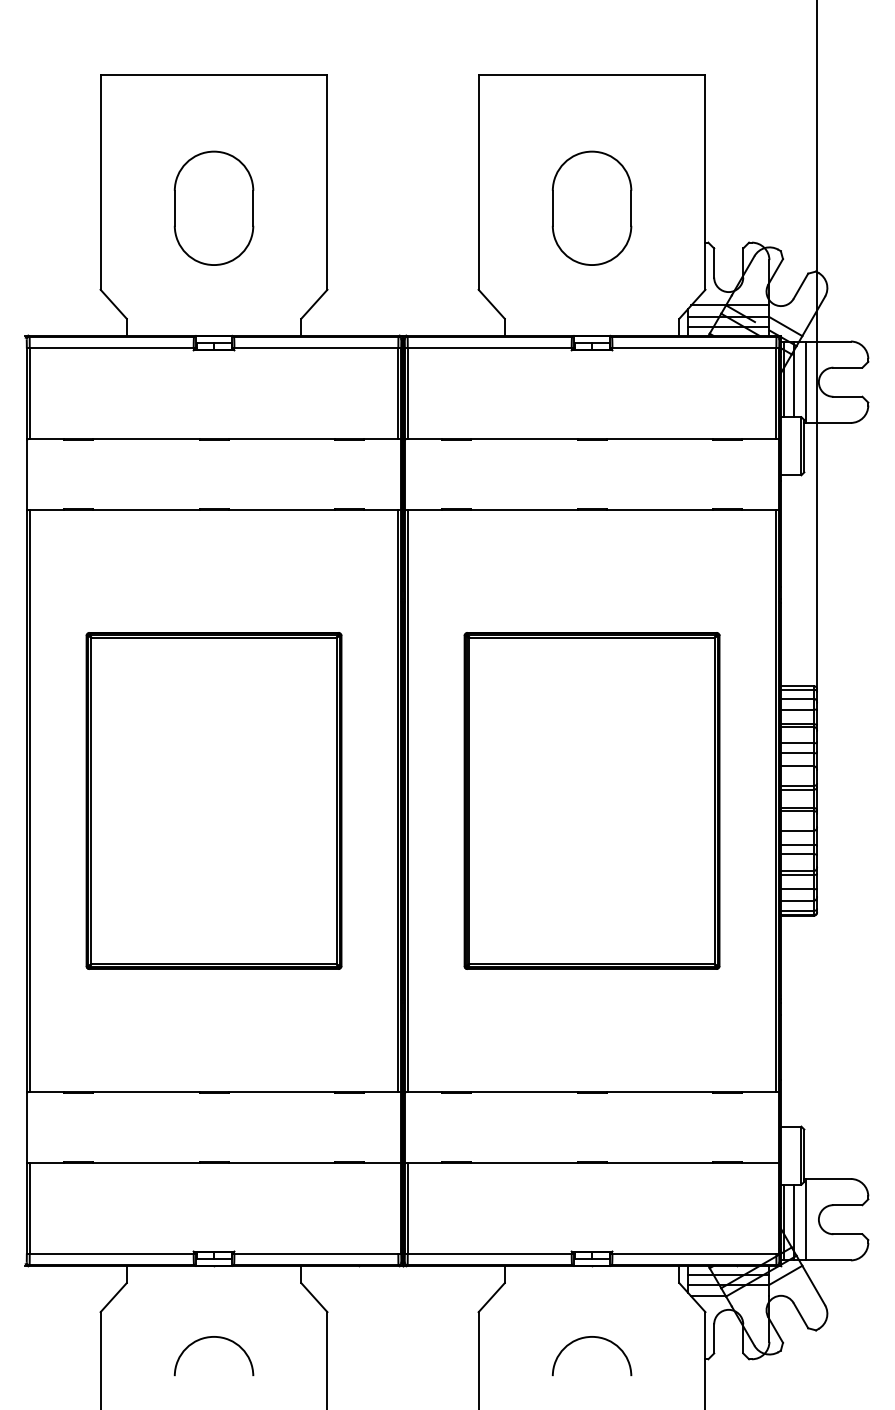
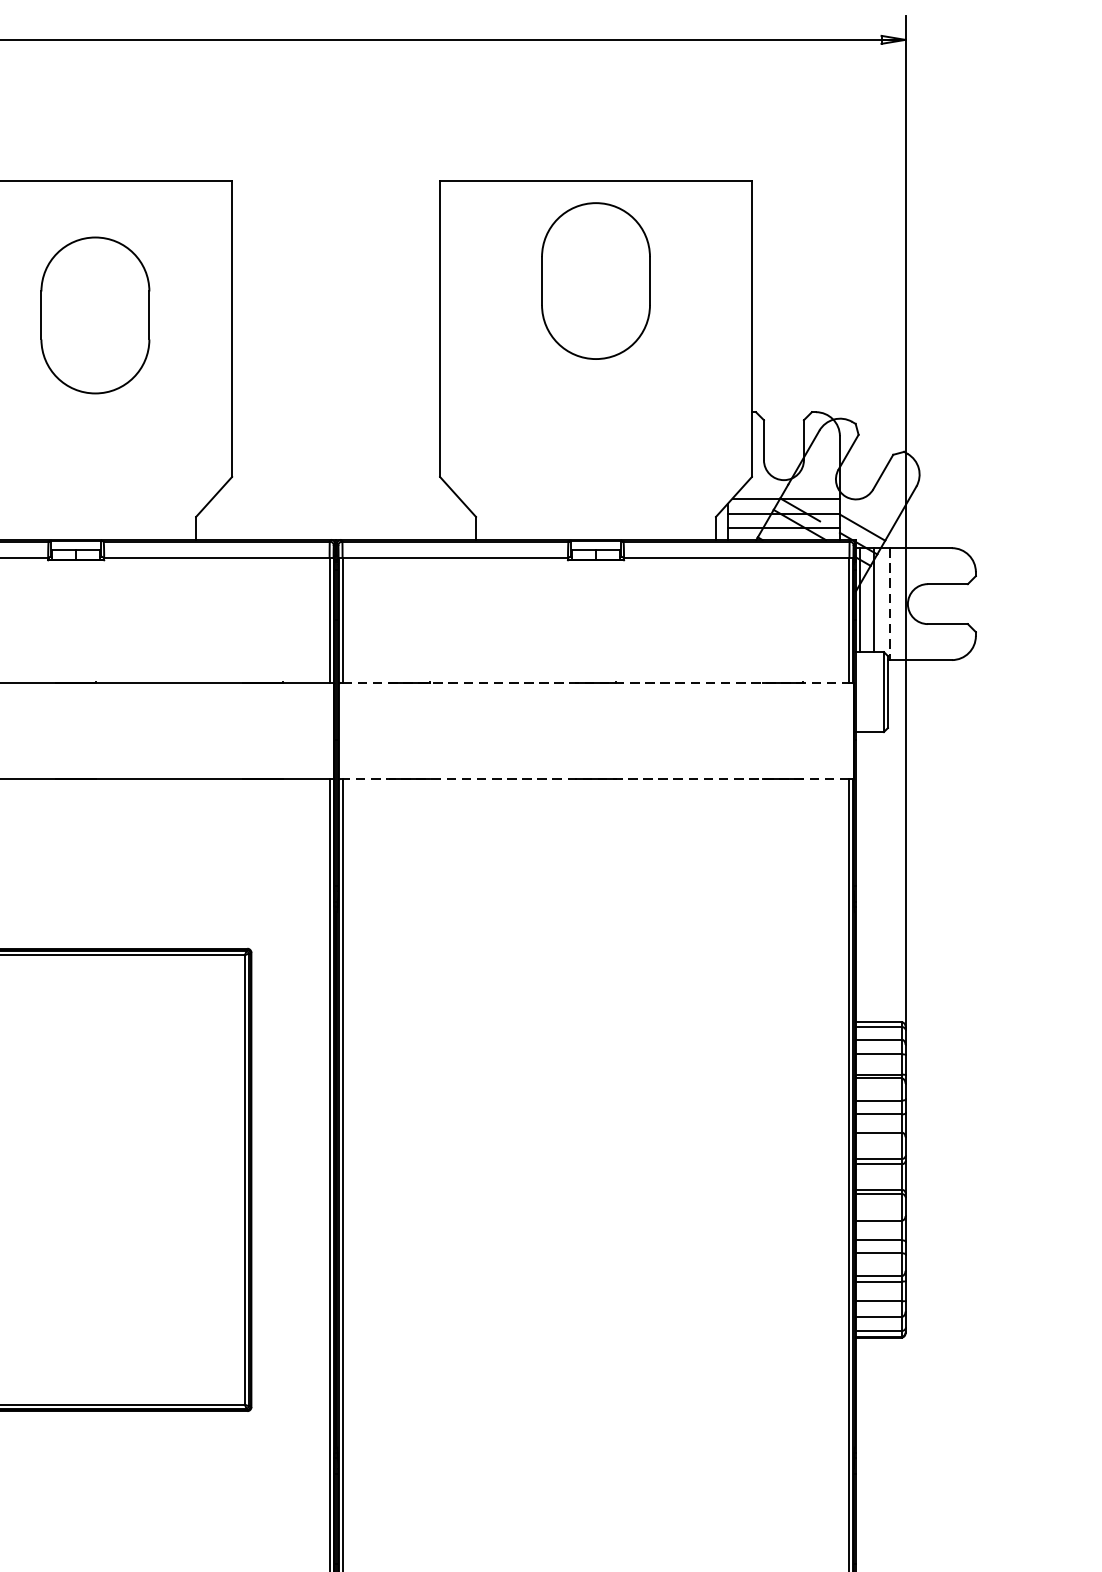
part: (213, 207) -> (94, 314), moved
part: (591, 207) -> (595, 279), moved
line: (805, 382) -> (889, 604), solid -> dashed
line: (592, 439) -> (596, 682), solid -> dashed
line: (591, 509) -> (595, 779), solid -> dashed
part: (591, 800) -> (595, 1179), removed

